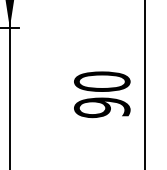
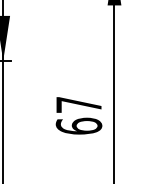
text: (101, 94) -> (78, 115), 90 -> 67

